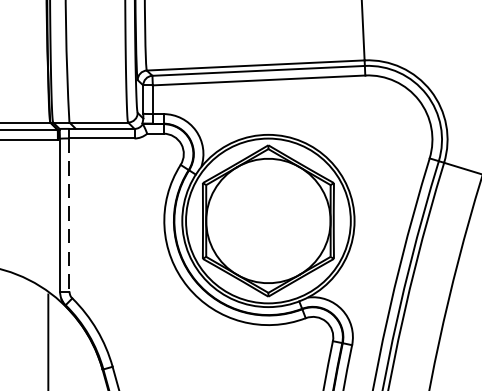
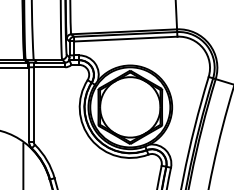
line: (69, 215) -> (33, 104), dashed -> solid

